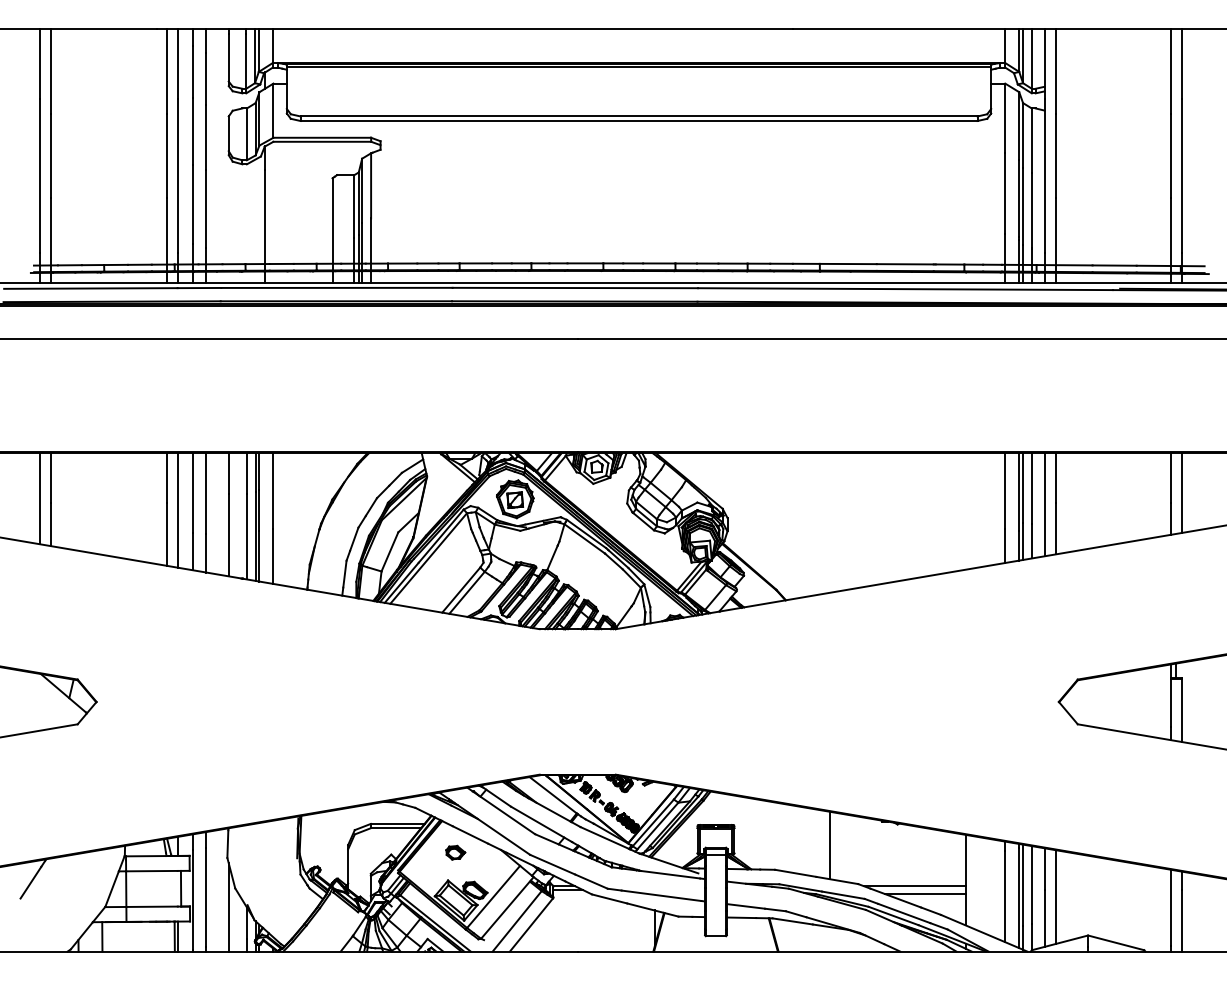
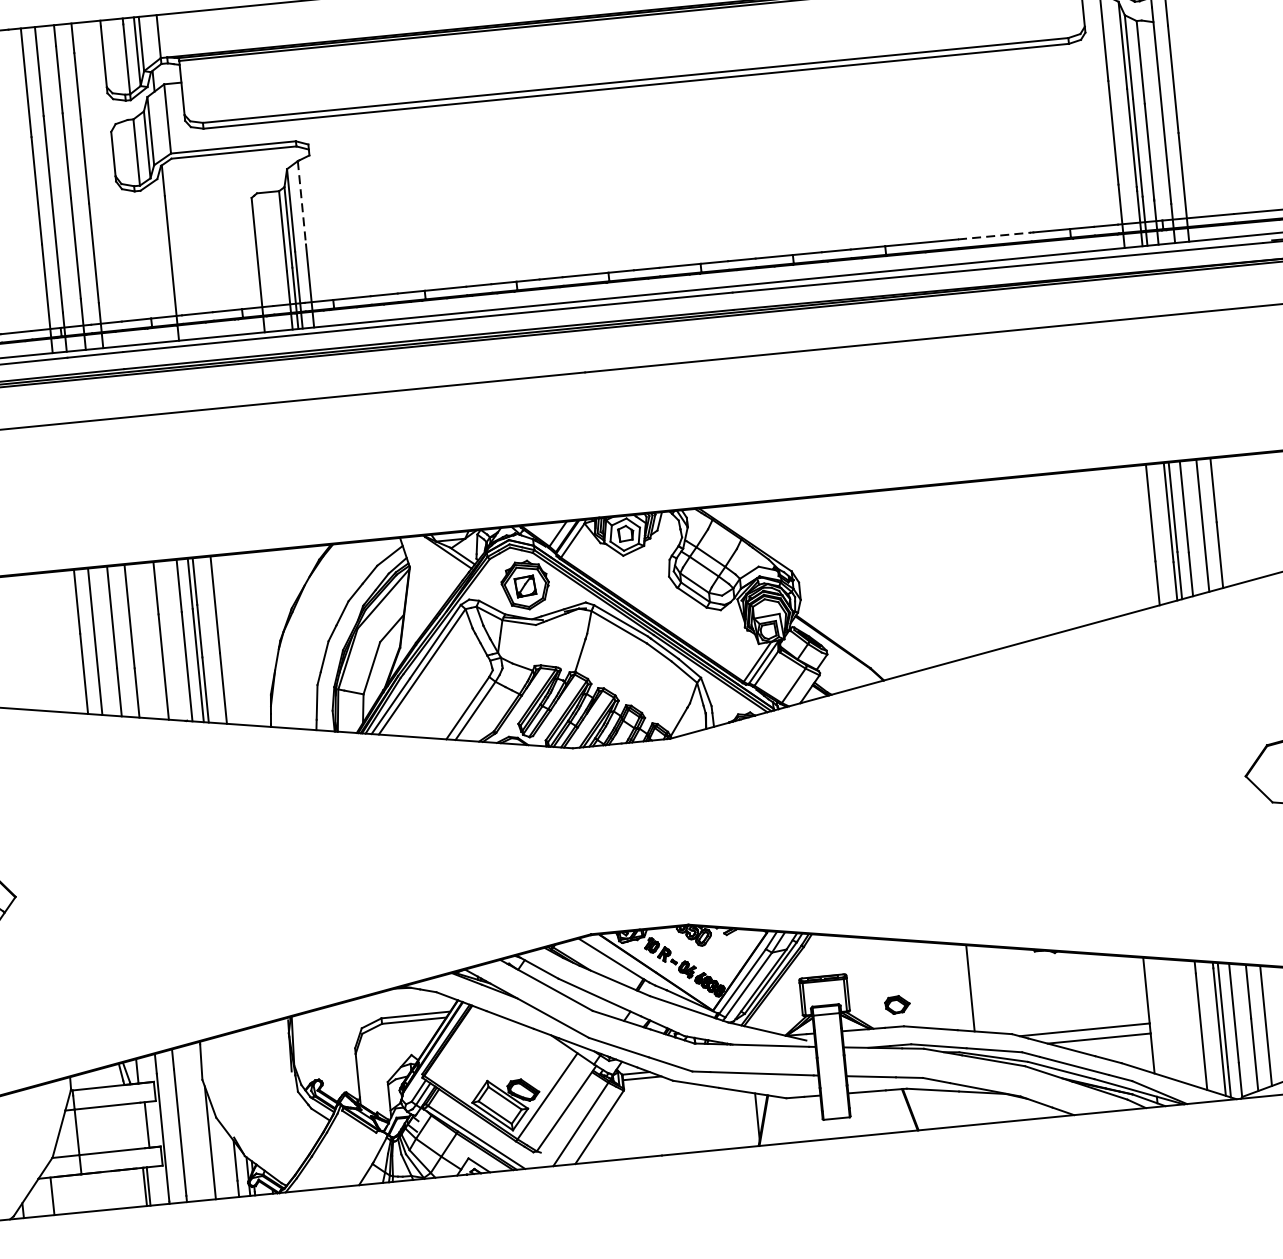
line: (371, 185) -> (302, 202), solid -> dashed
line: (905, 264) -> (994, 236), solid -> dashed
part: (455, 852) -> (897, 1004), moved

